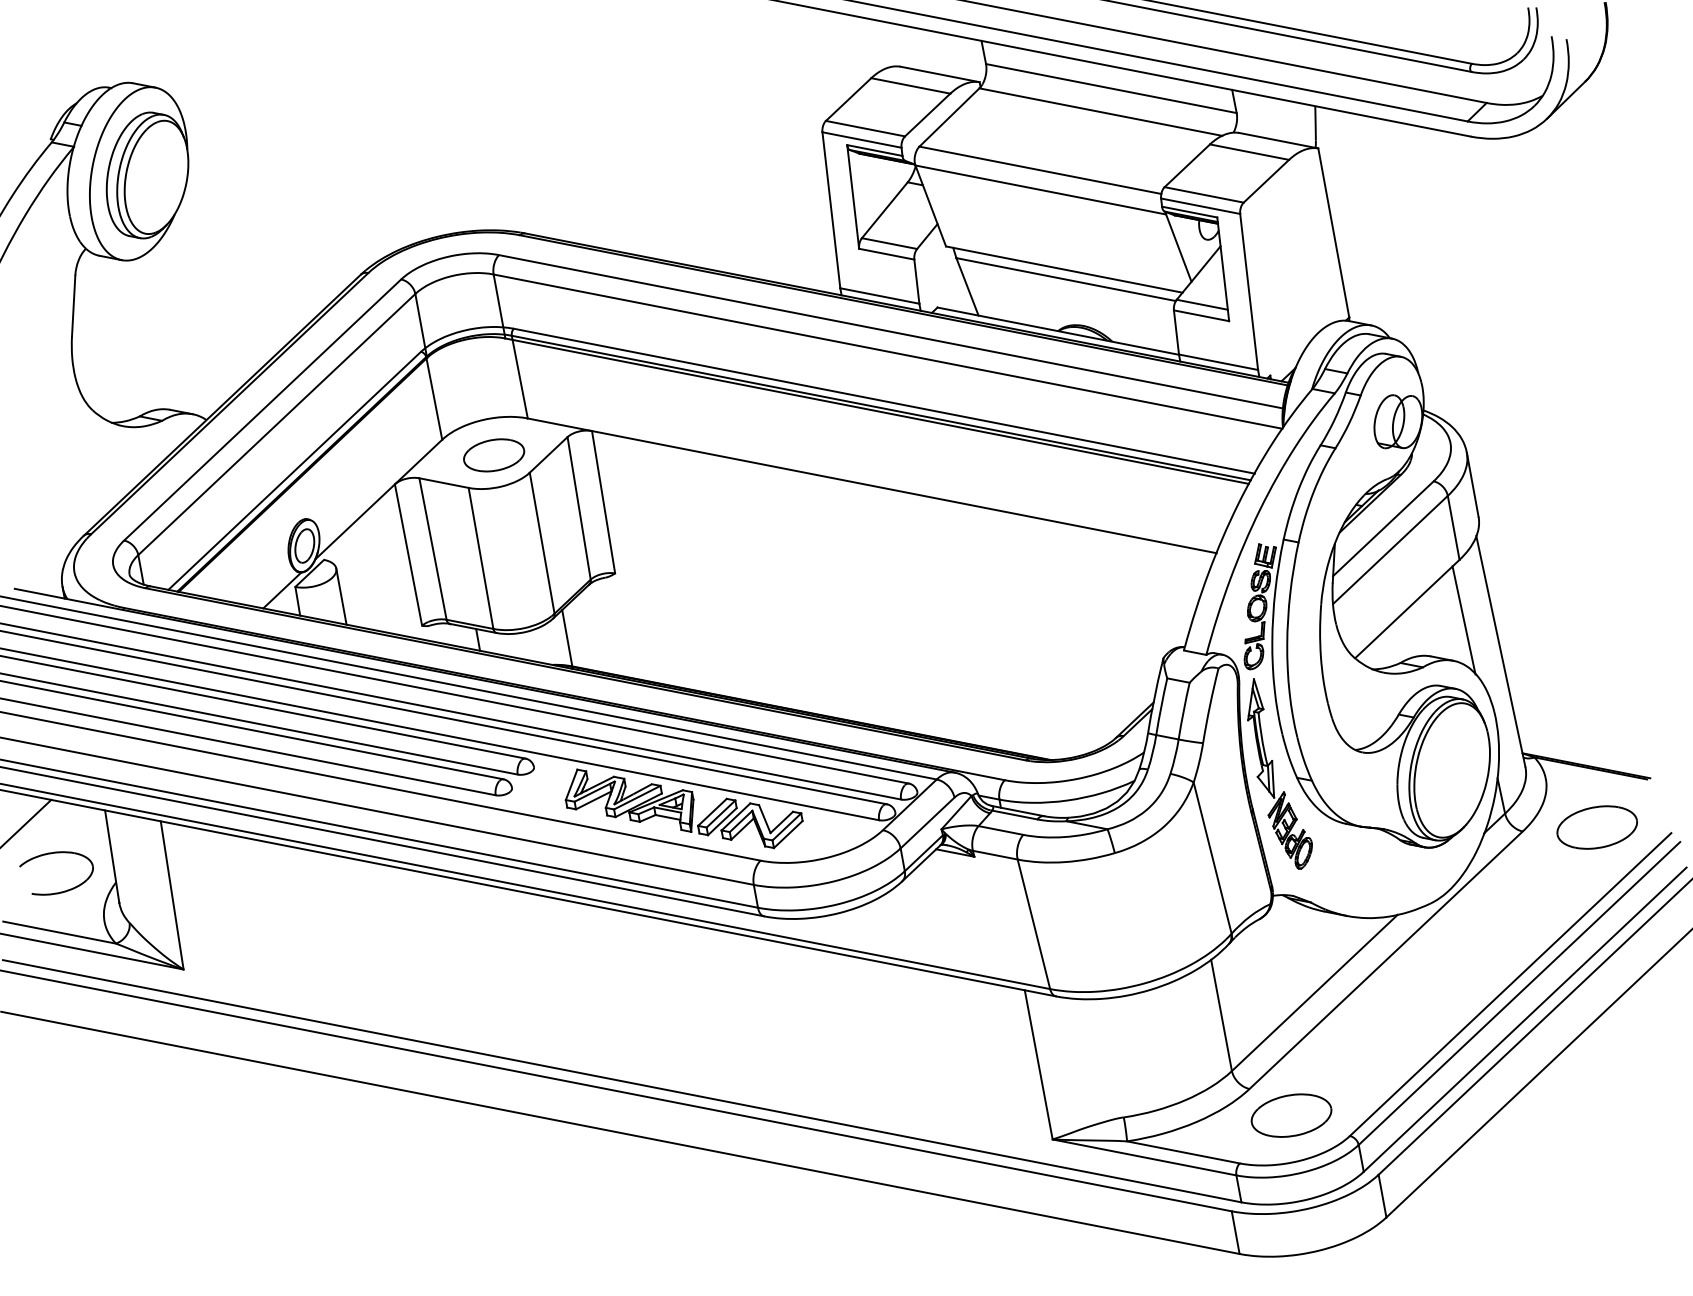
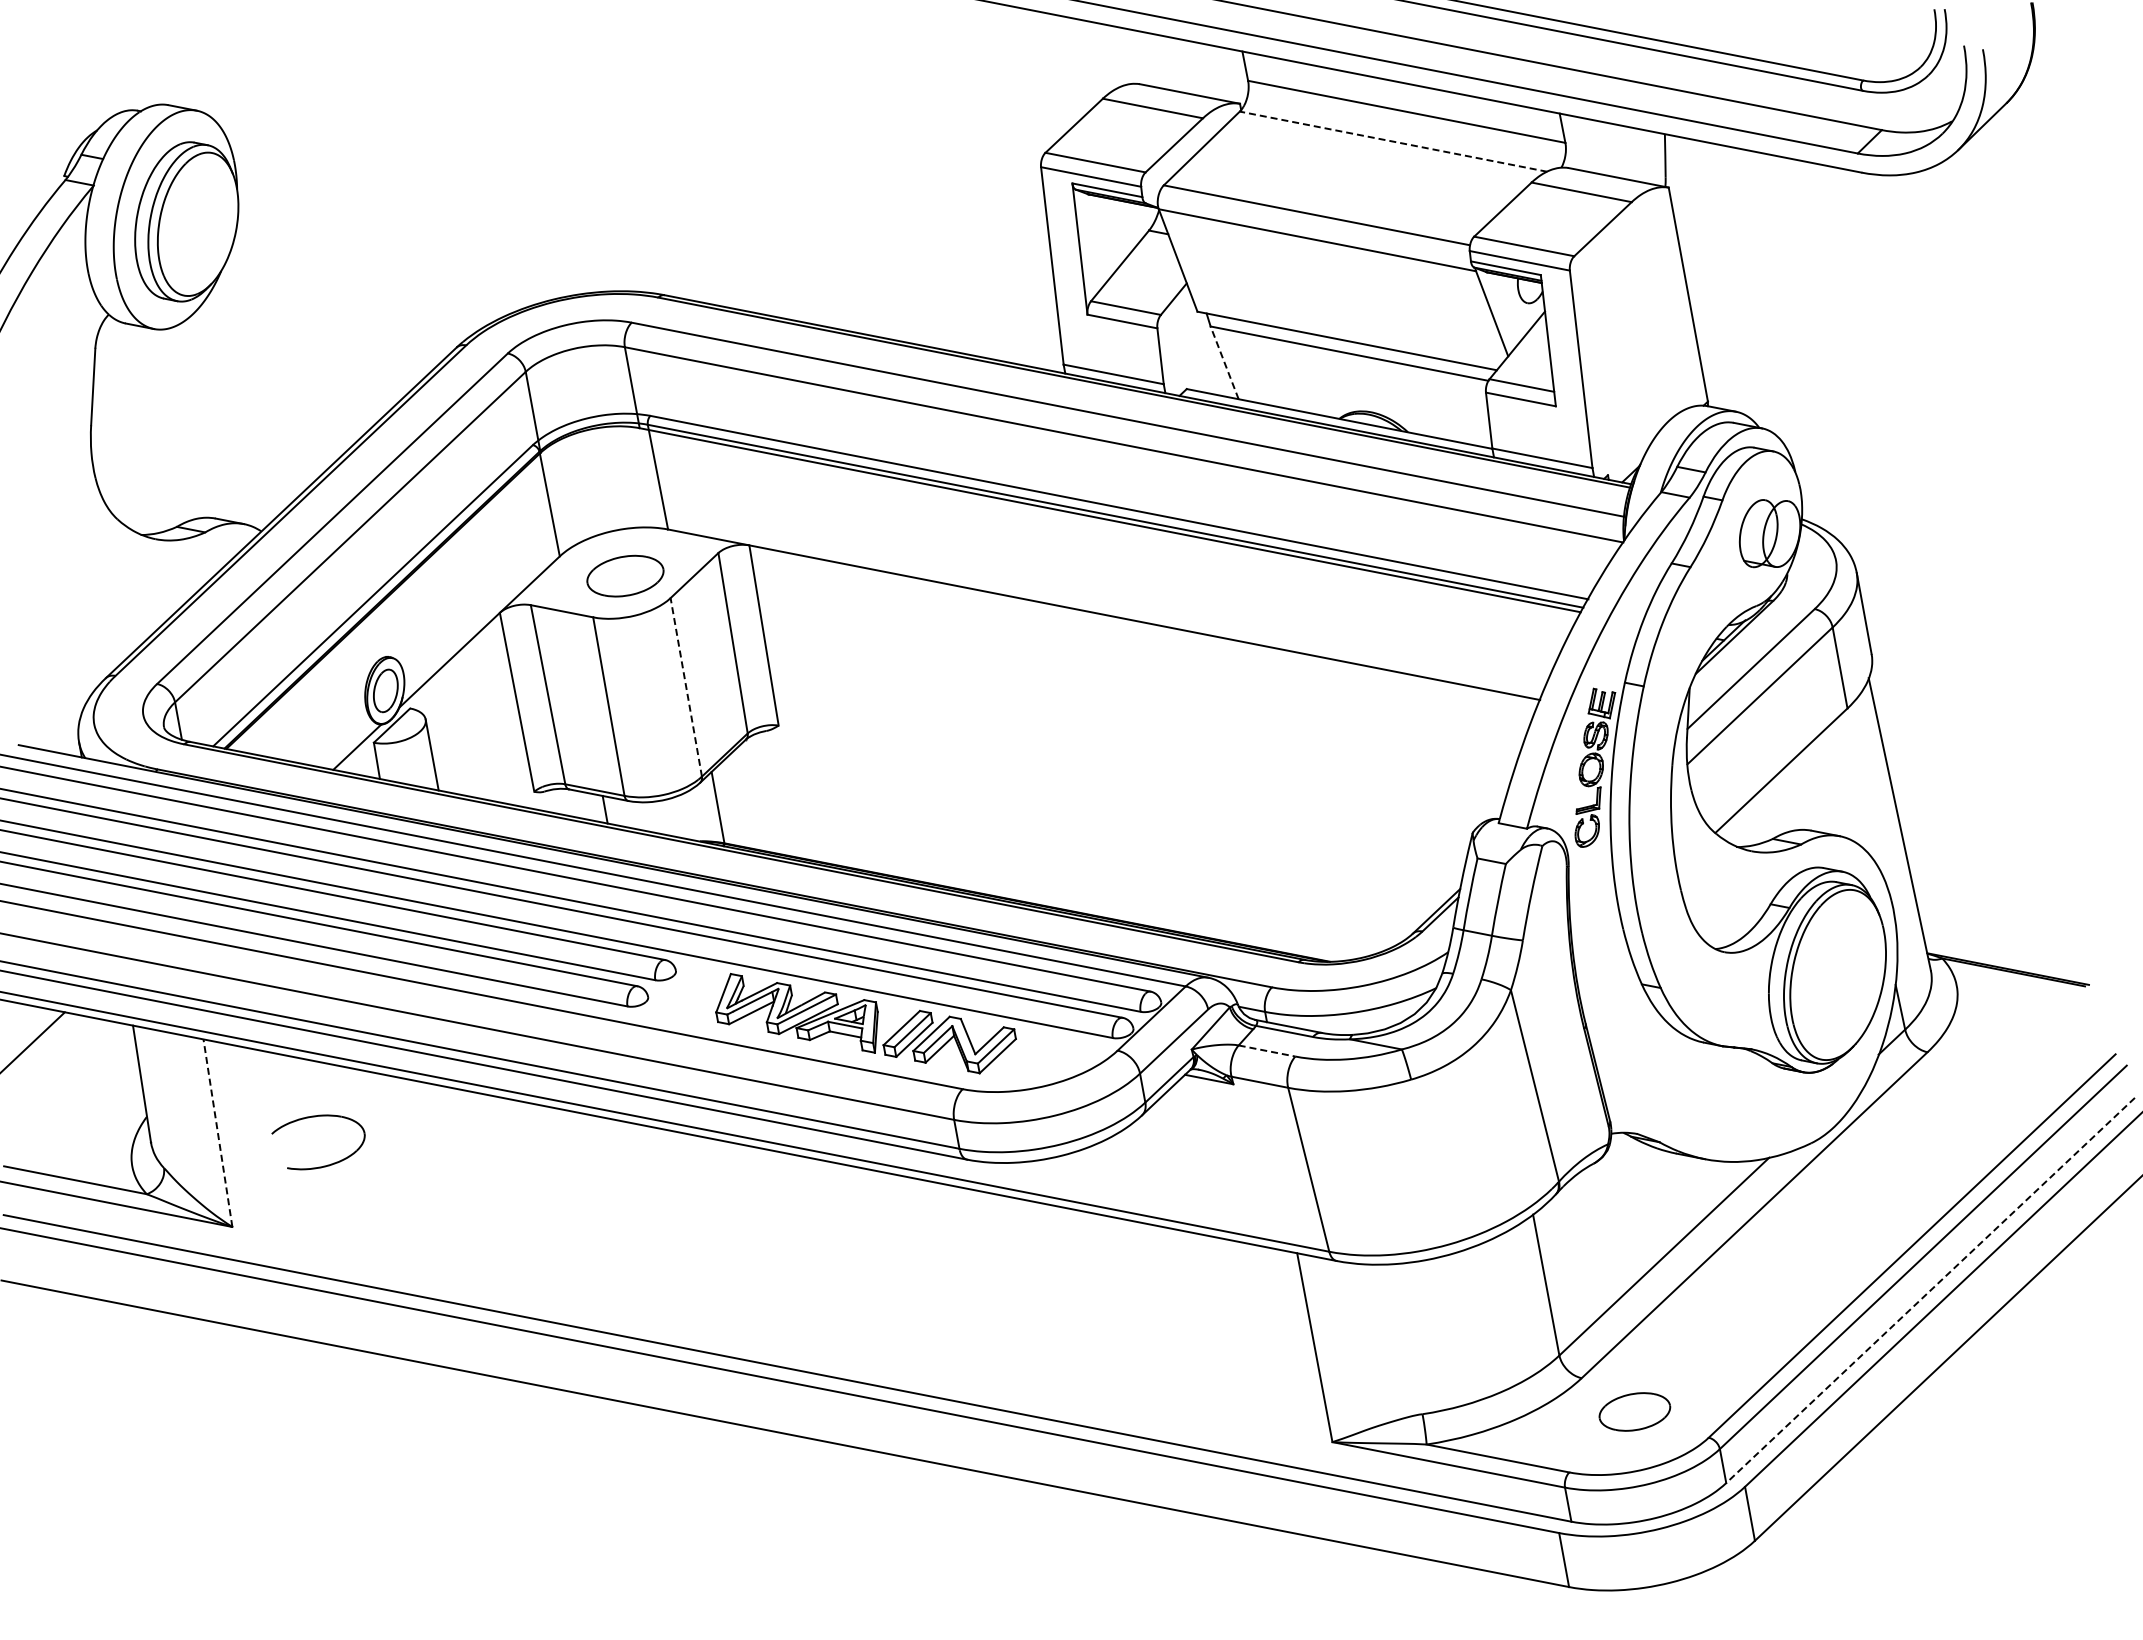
line: (1100, 111) -> (1393, 141), solid -> dashed
line: (967, 286) -> (1224, 362), solid -> dashed
line: (542, 543) -> (686, 687), solid -> dashed
line: (1463, 619) -> (1852, 784), removed
part: (1273, 774) -> (1612, 979), removed
part: (1597, 827) -> (2021, 1047), removed
line: (1001, 830) -> (1267, 1050), solid -> dashed
part: (60, 891) -> (323, 1165), moved
line: (171, 895) -> (217, 1133), solid -> dashed
line: (1525, 1019) -> (1930, 1290), solid -> dashed
part: (1291, 1115) -> (1634, 1411), size x0.7

